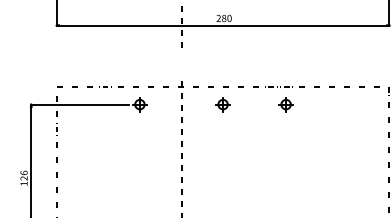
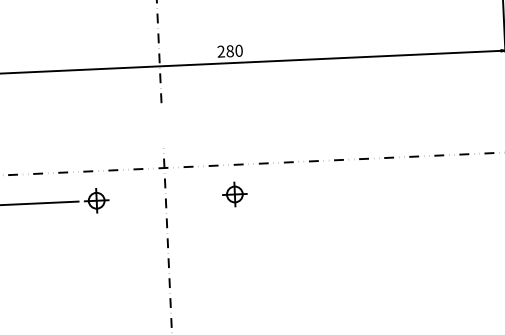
part: (285, 104) -> (338, 189), removed

